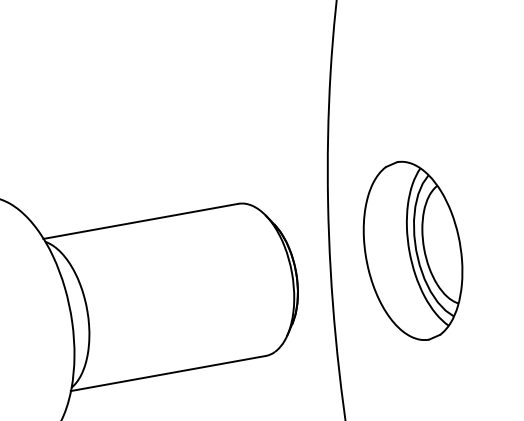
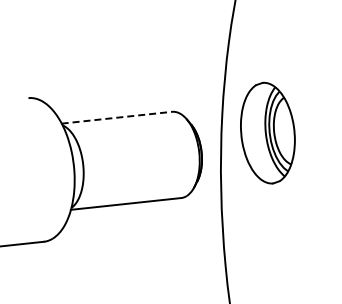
line: (140, 220) -> (116, 117), solid -> dashed
part: (412, 249) -> (267, 132), moved

